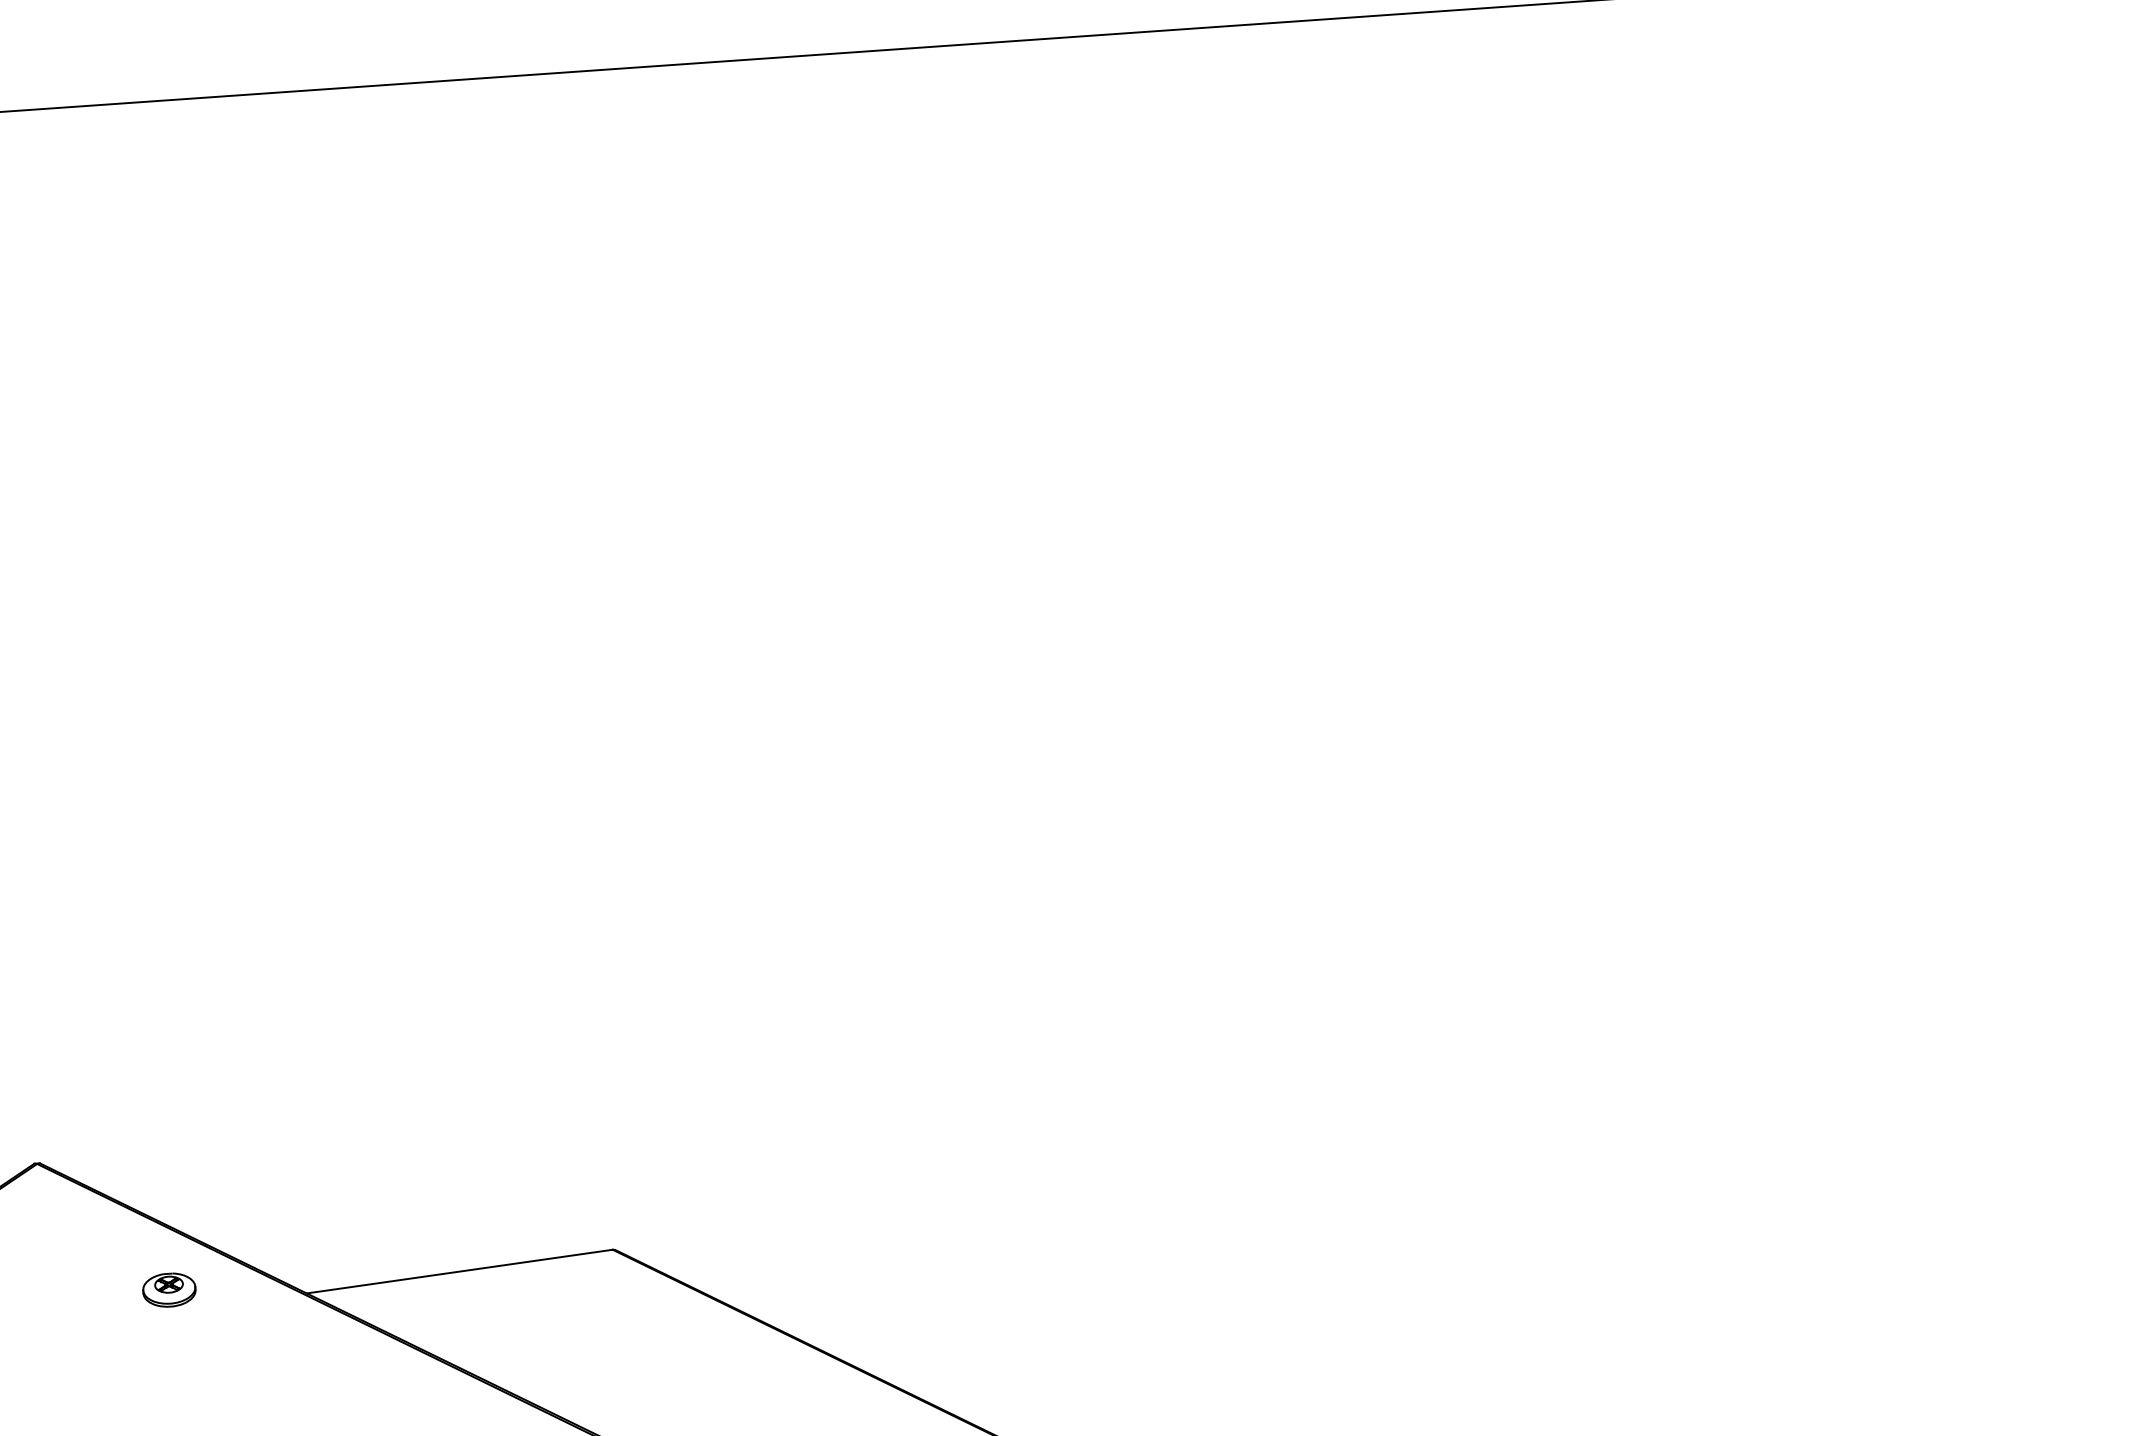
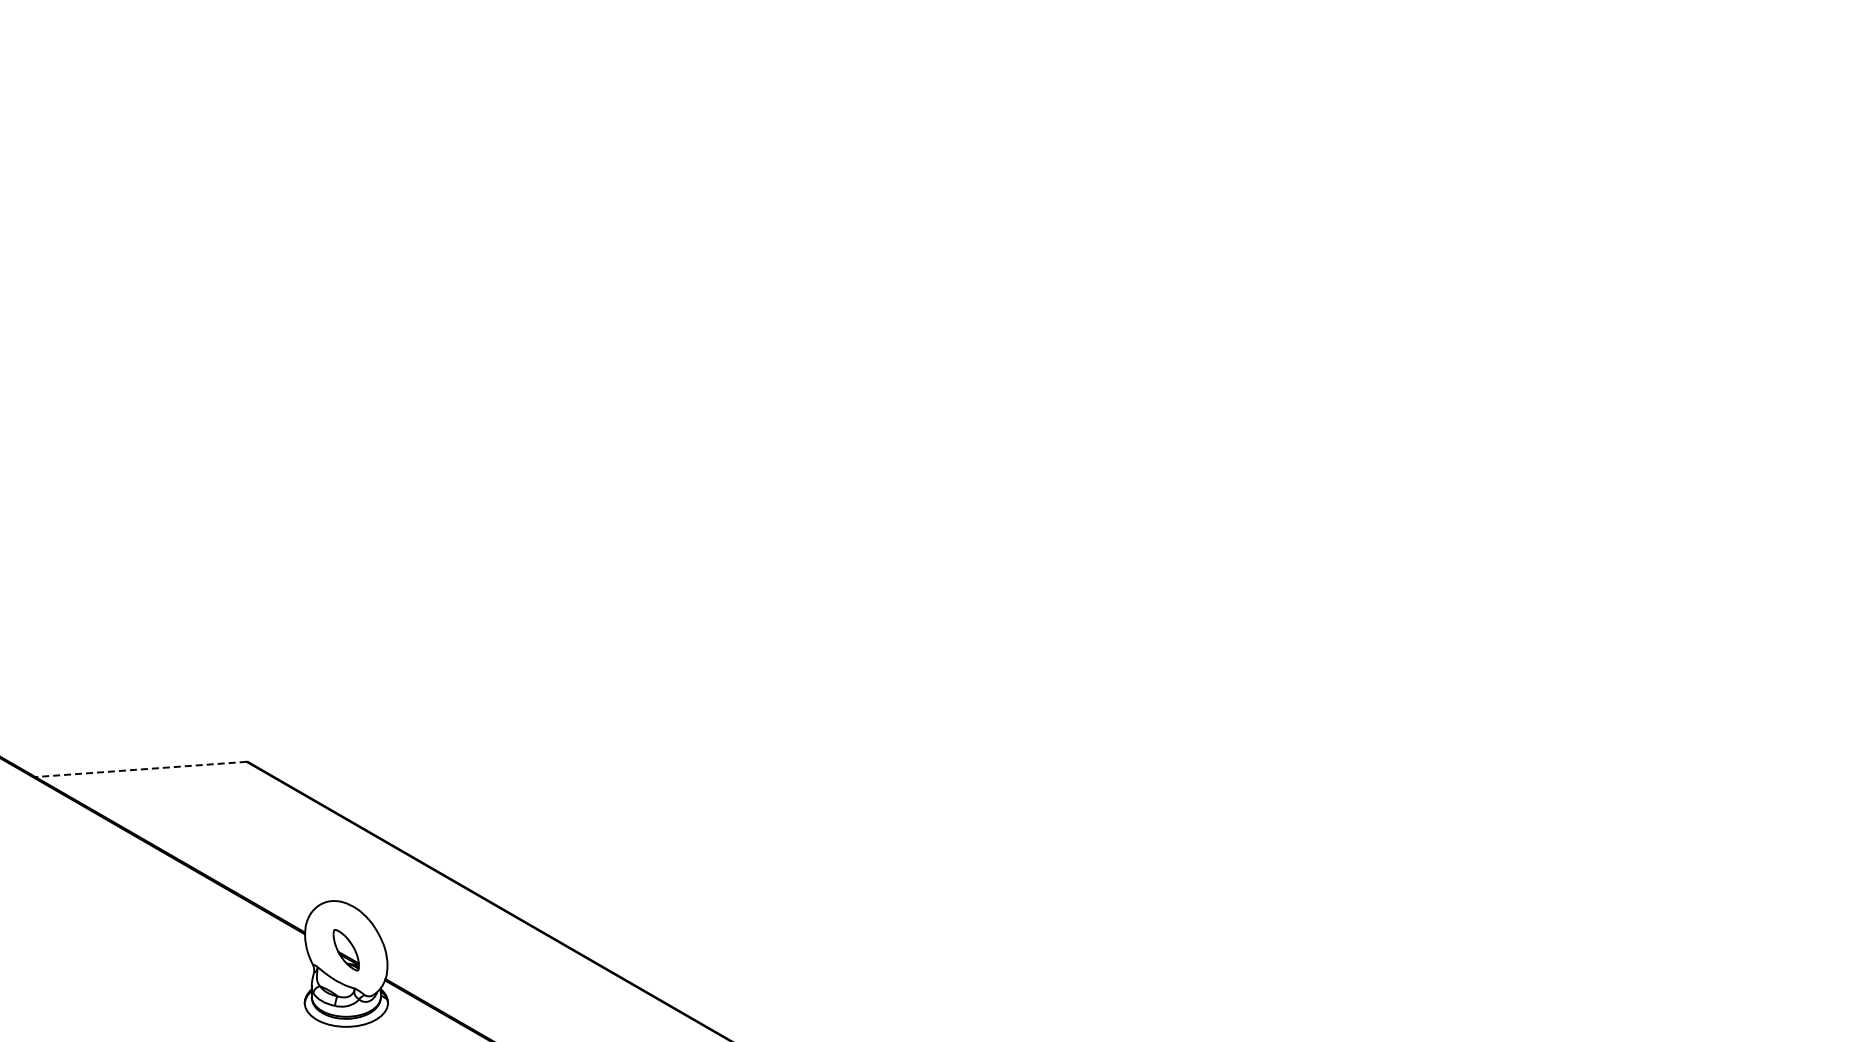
line: (460, 1271) -> (141, 769), solid -> dashed

